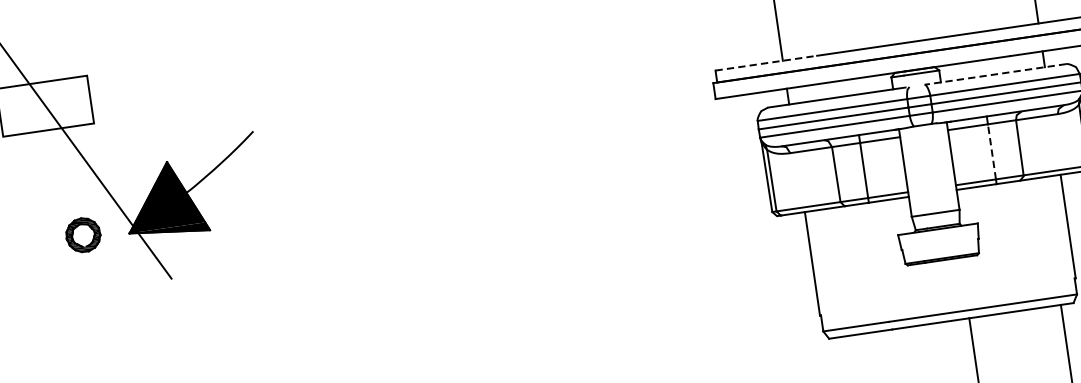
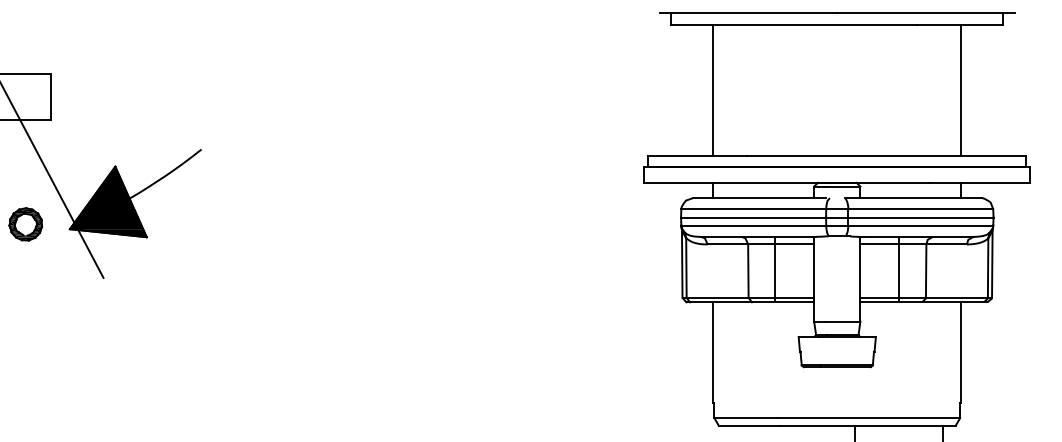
line: (766, 62) -> (697, 155), dashed -> solid
line: (995, 74) -> (913, 198), dashed -> solid
line: (992, 152) -> (899, 271), dashed -> solid

